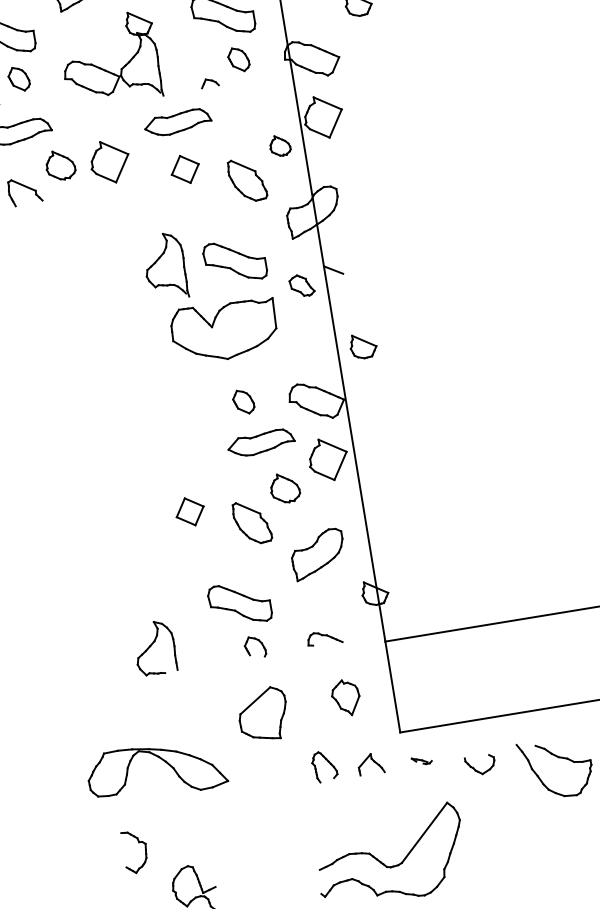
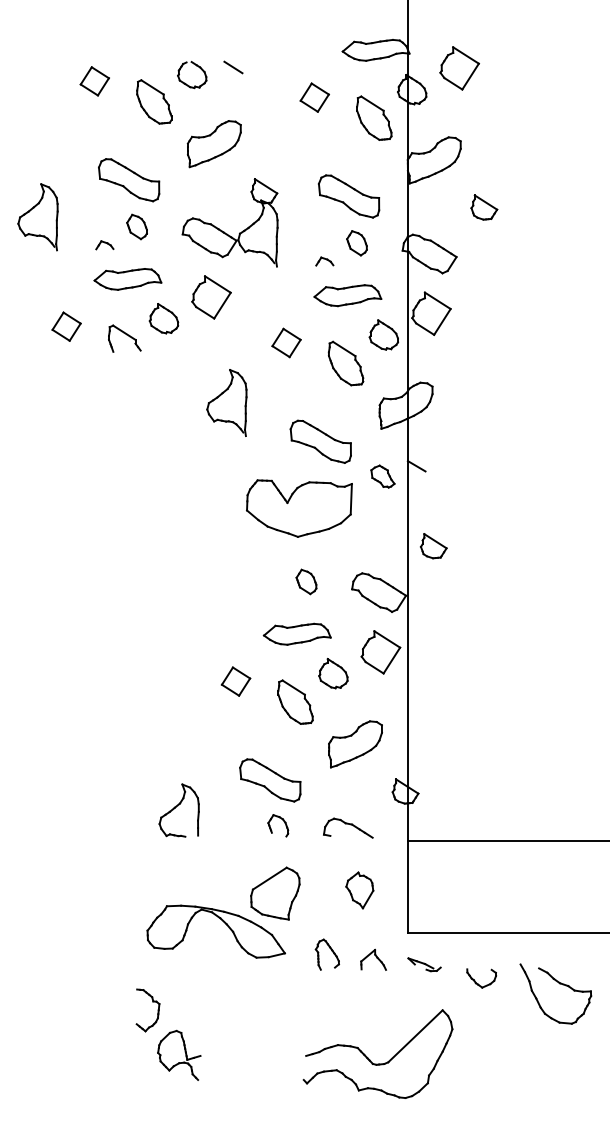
part: (177, 122) -> (347, 295), moved
part: (279, 145) -> (383, 334), size x1.43
part: (110, 162) -> (211, 297), moved
part: (164, 266) -> (226, 402), moved
part: (260, 442) -> (296, 633), moved
part: (324, 637) -> (348, 827), size x1.43
part: (162, 760) -> (223, 922), moved
part: (421, 760) -> (424, 964), size x1.67
part: (138, 843) -> (152, 1002), moved

